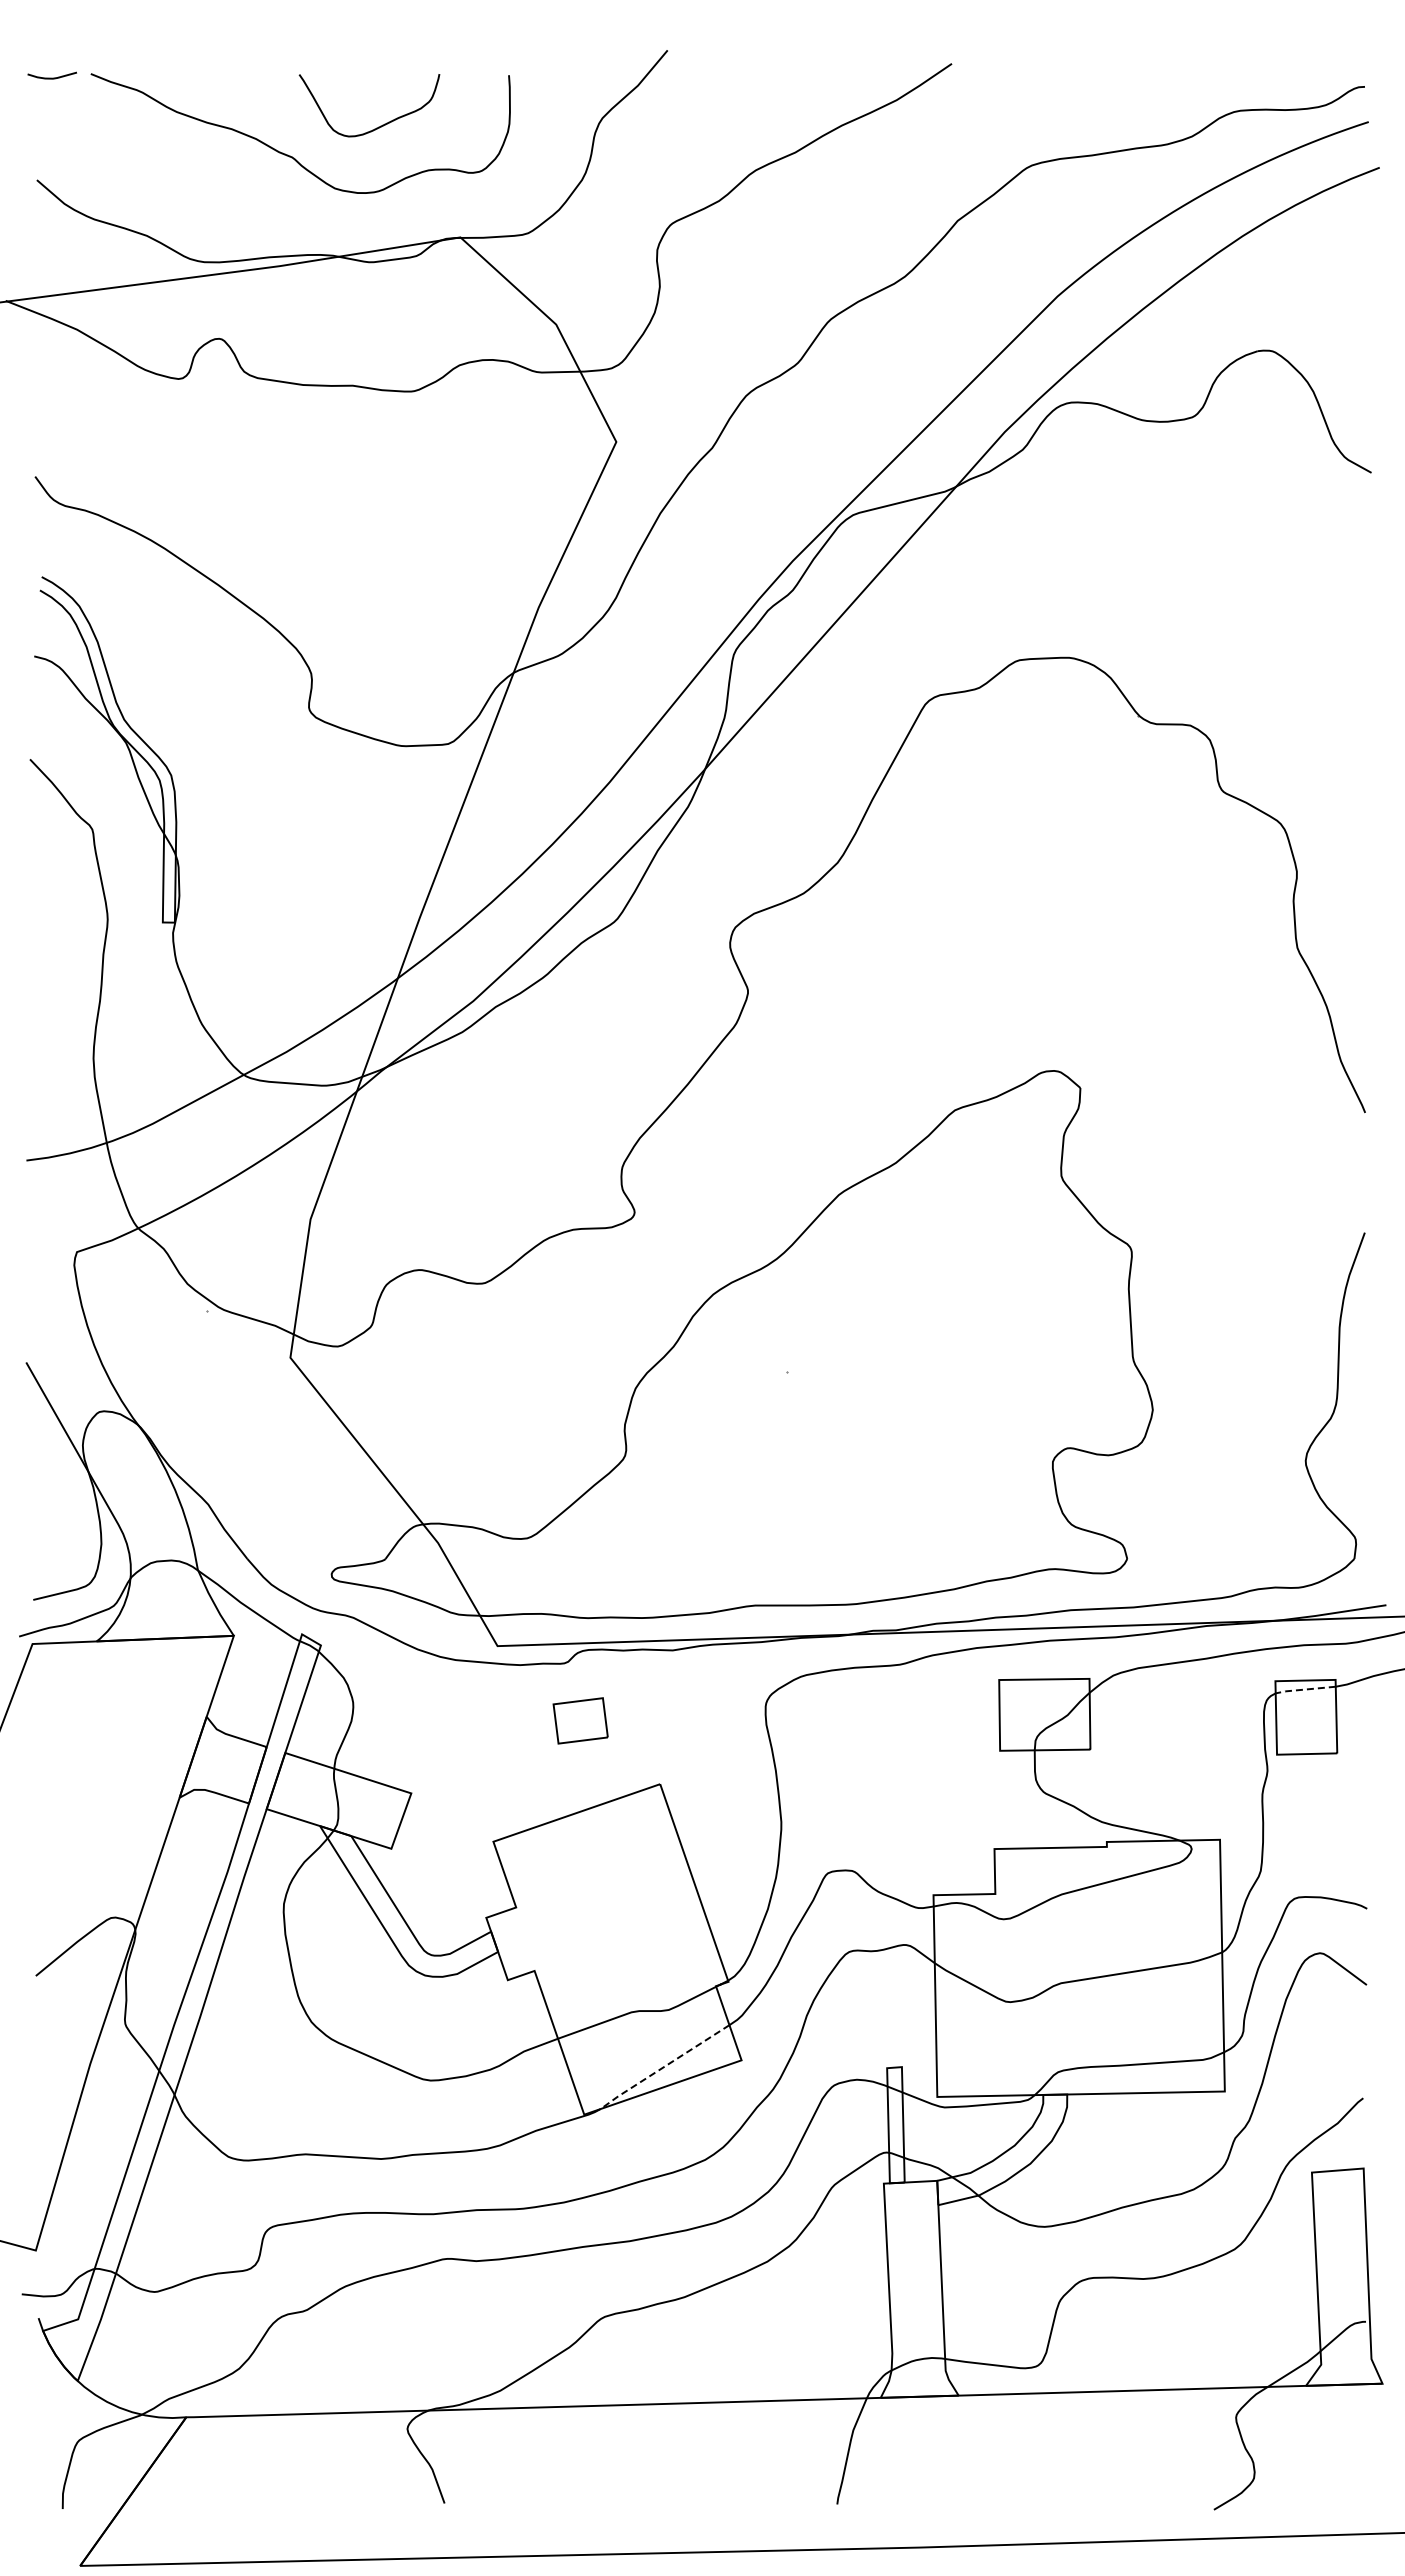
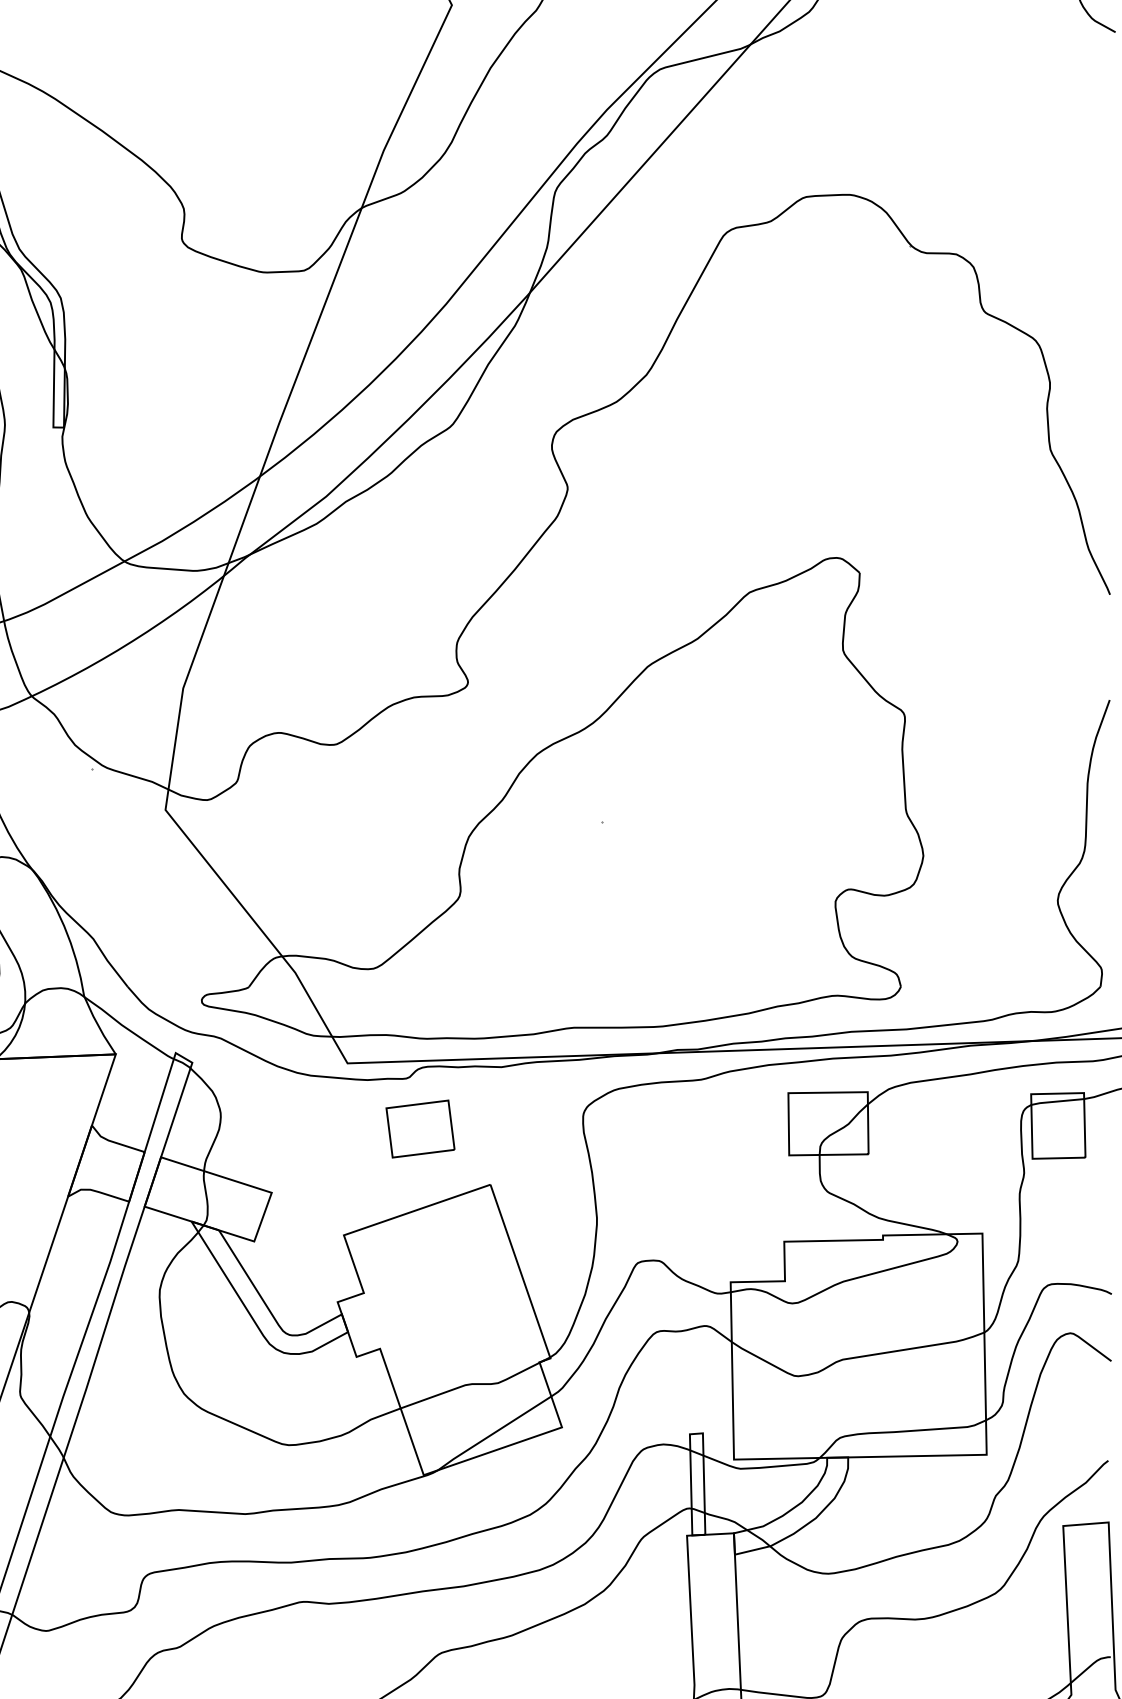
line: (1305, 1689) -> (1057, 1101), dashed -> solid
part: (580, 1720) -> (420, 1128), size x1.43
line: (664, 2066) -> (494, 1432), dashed -> solid

